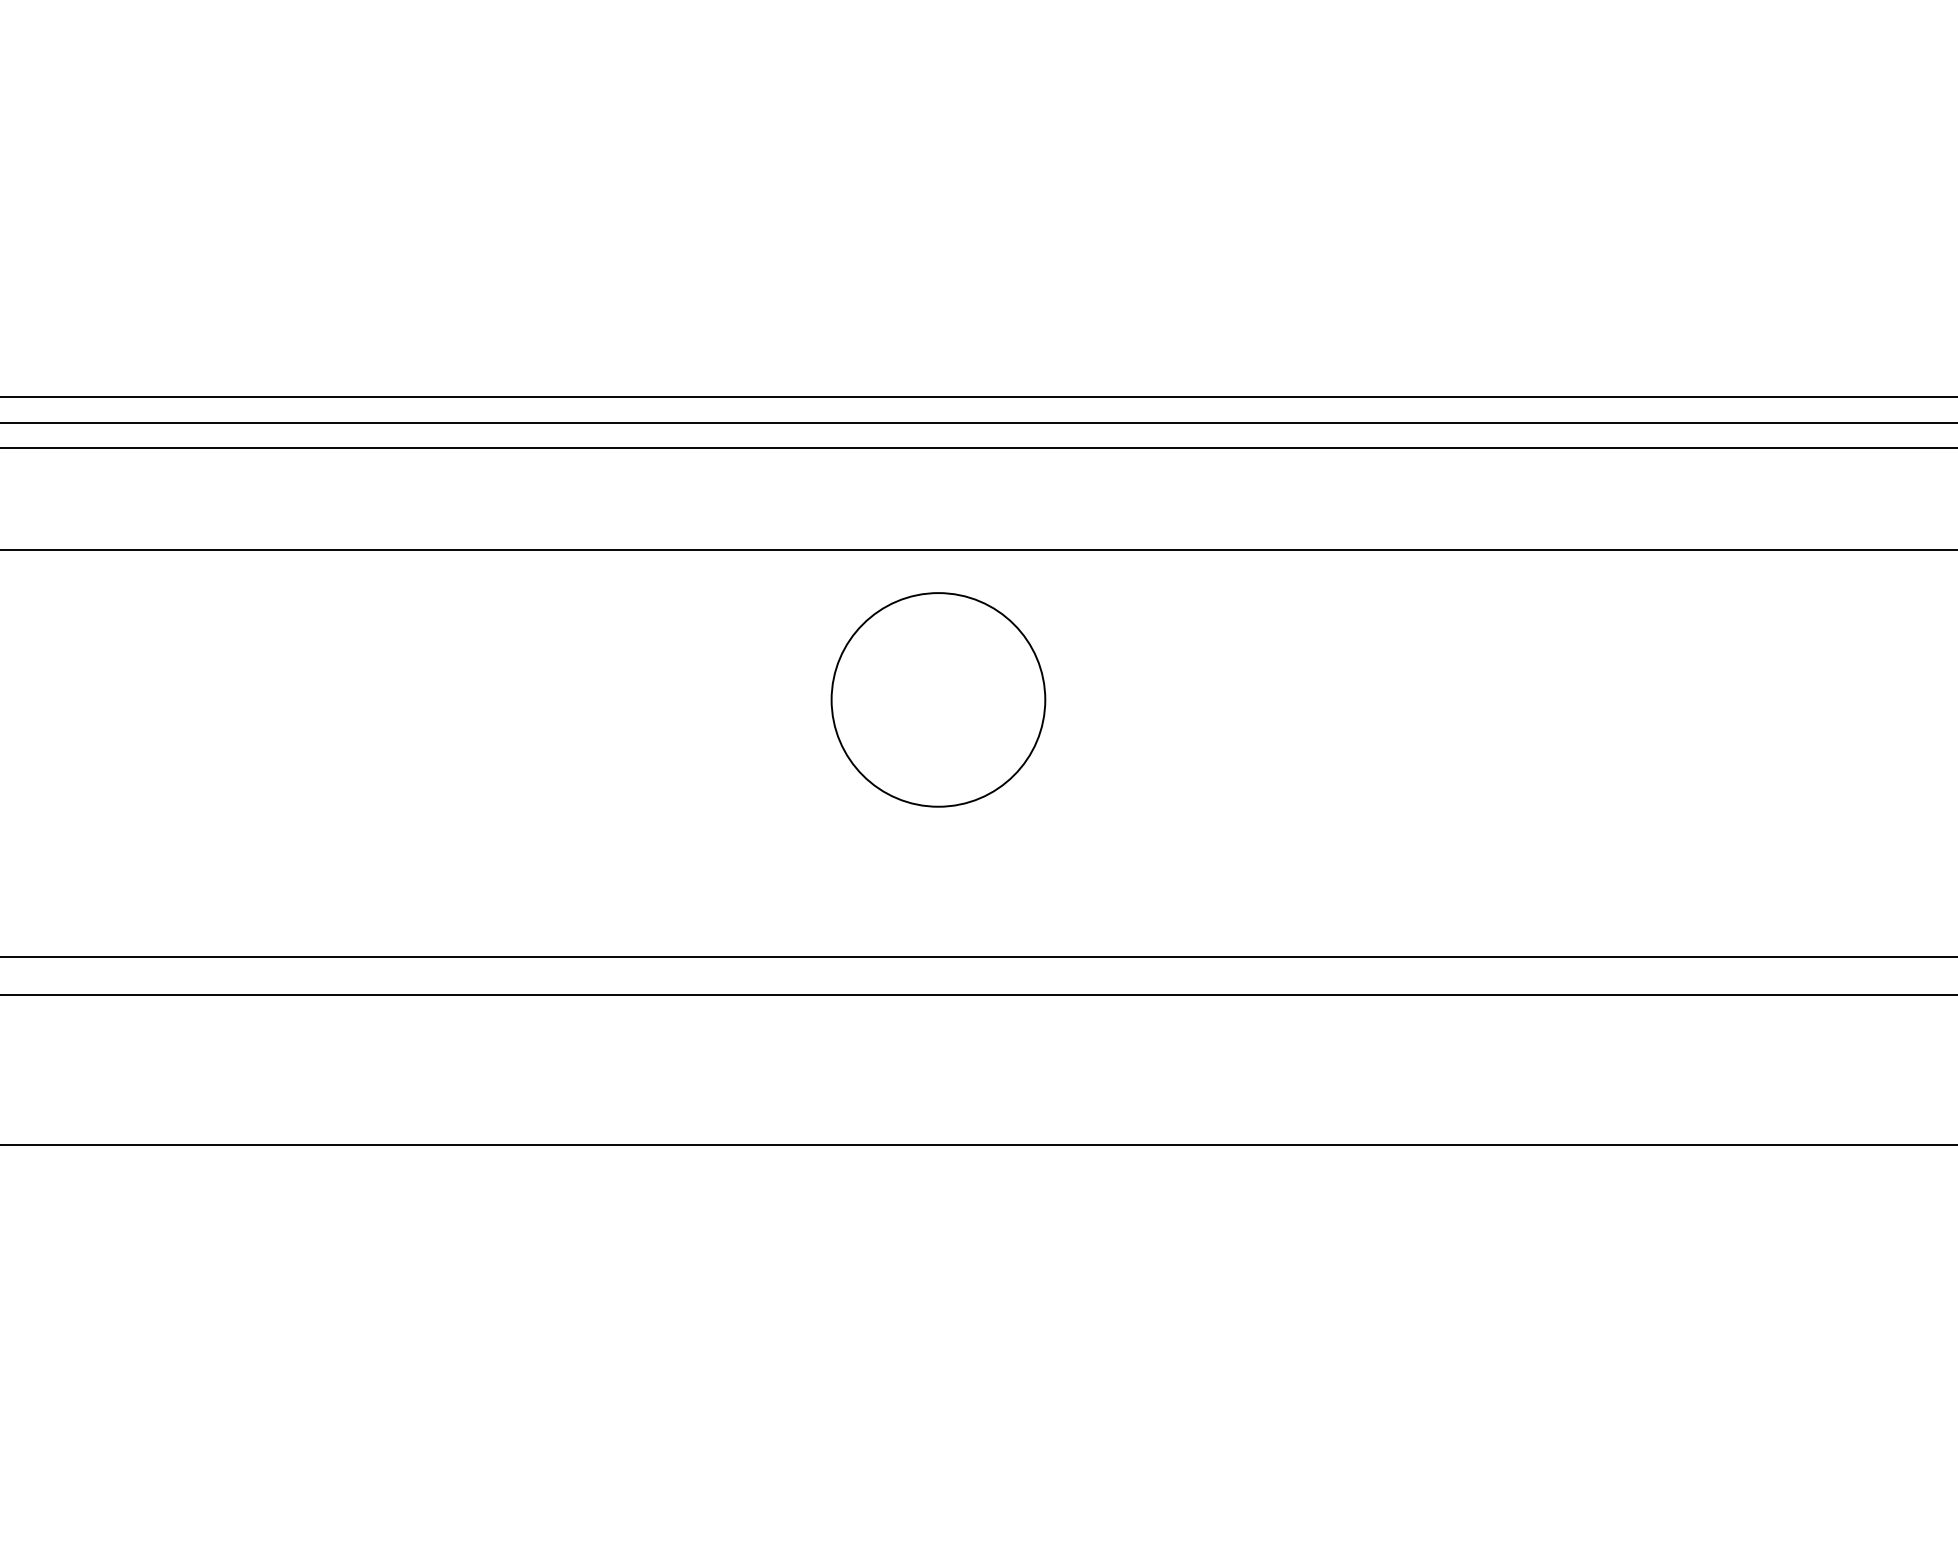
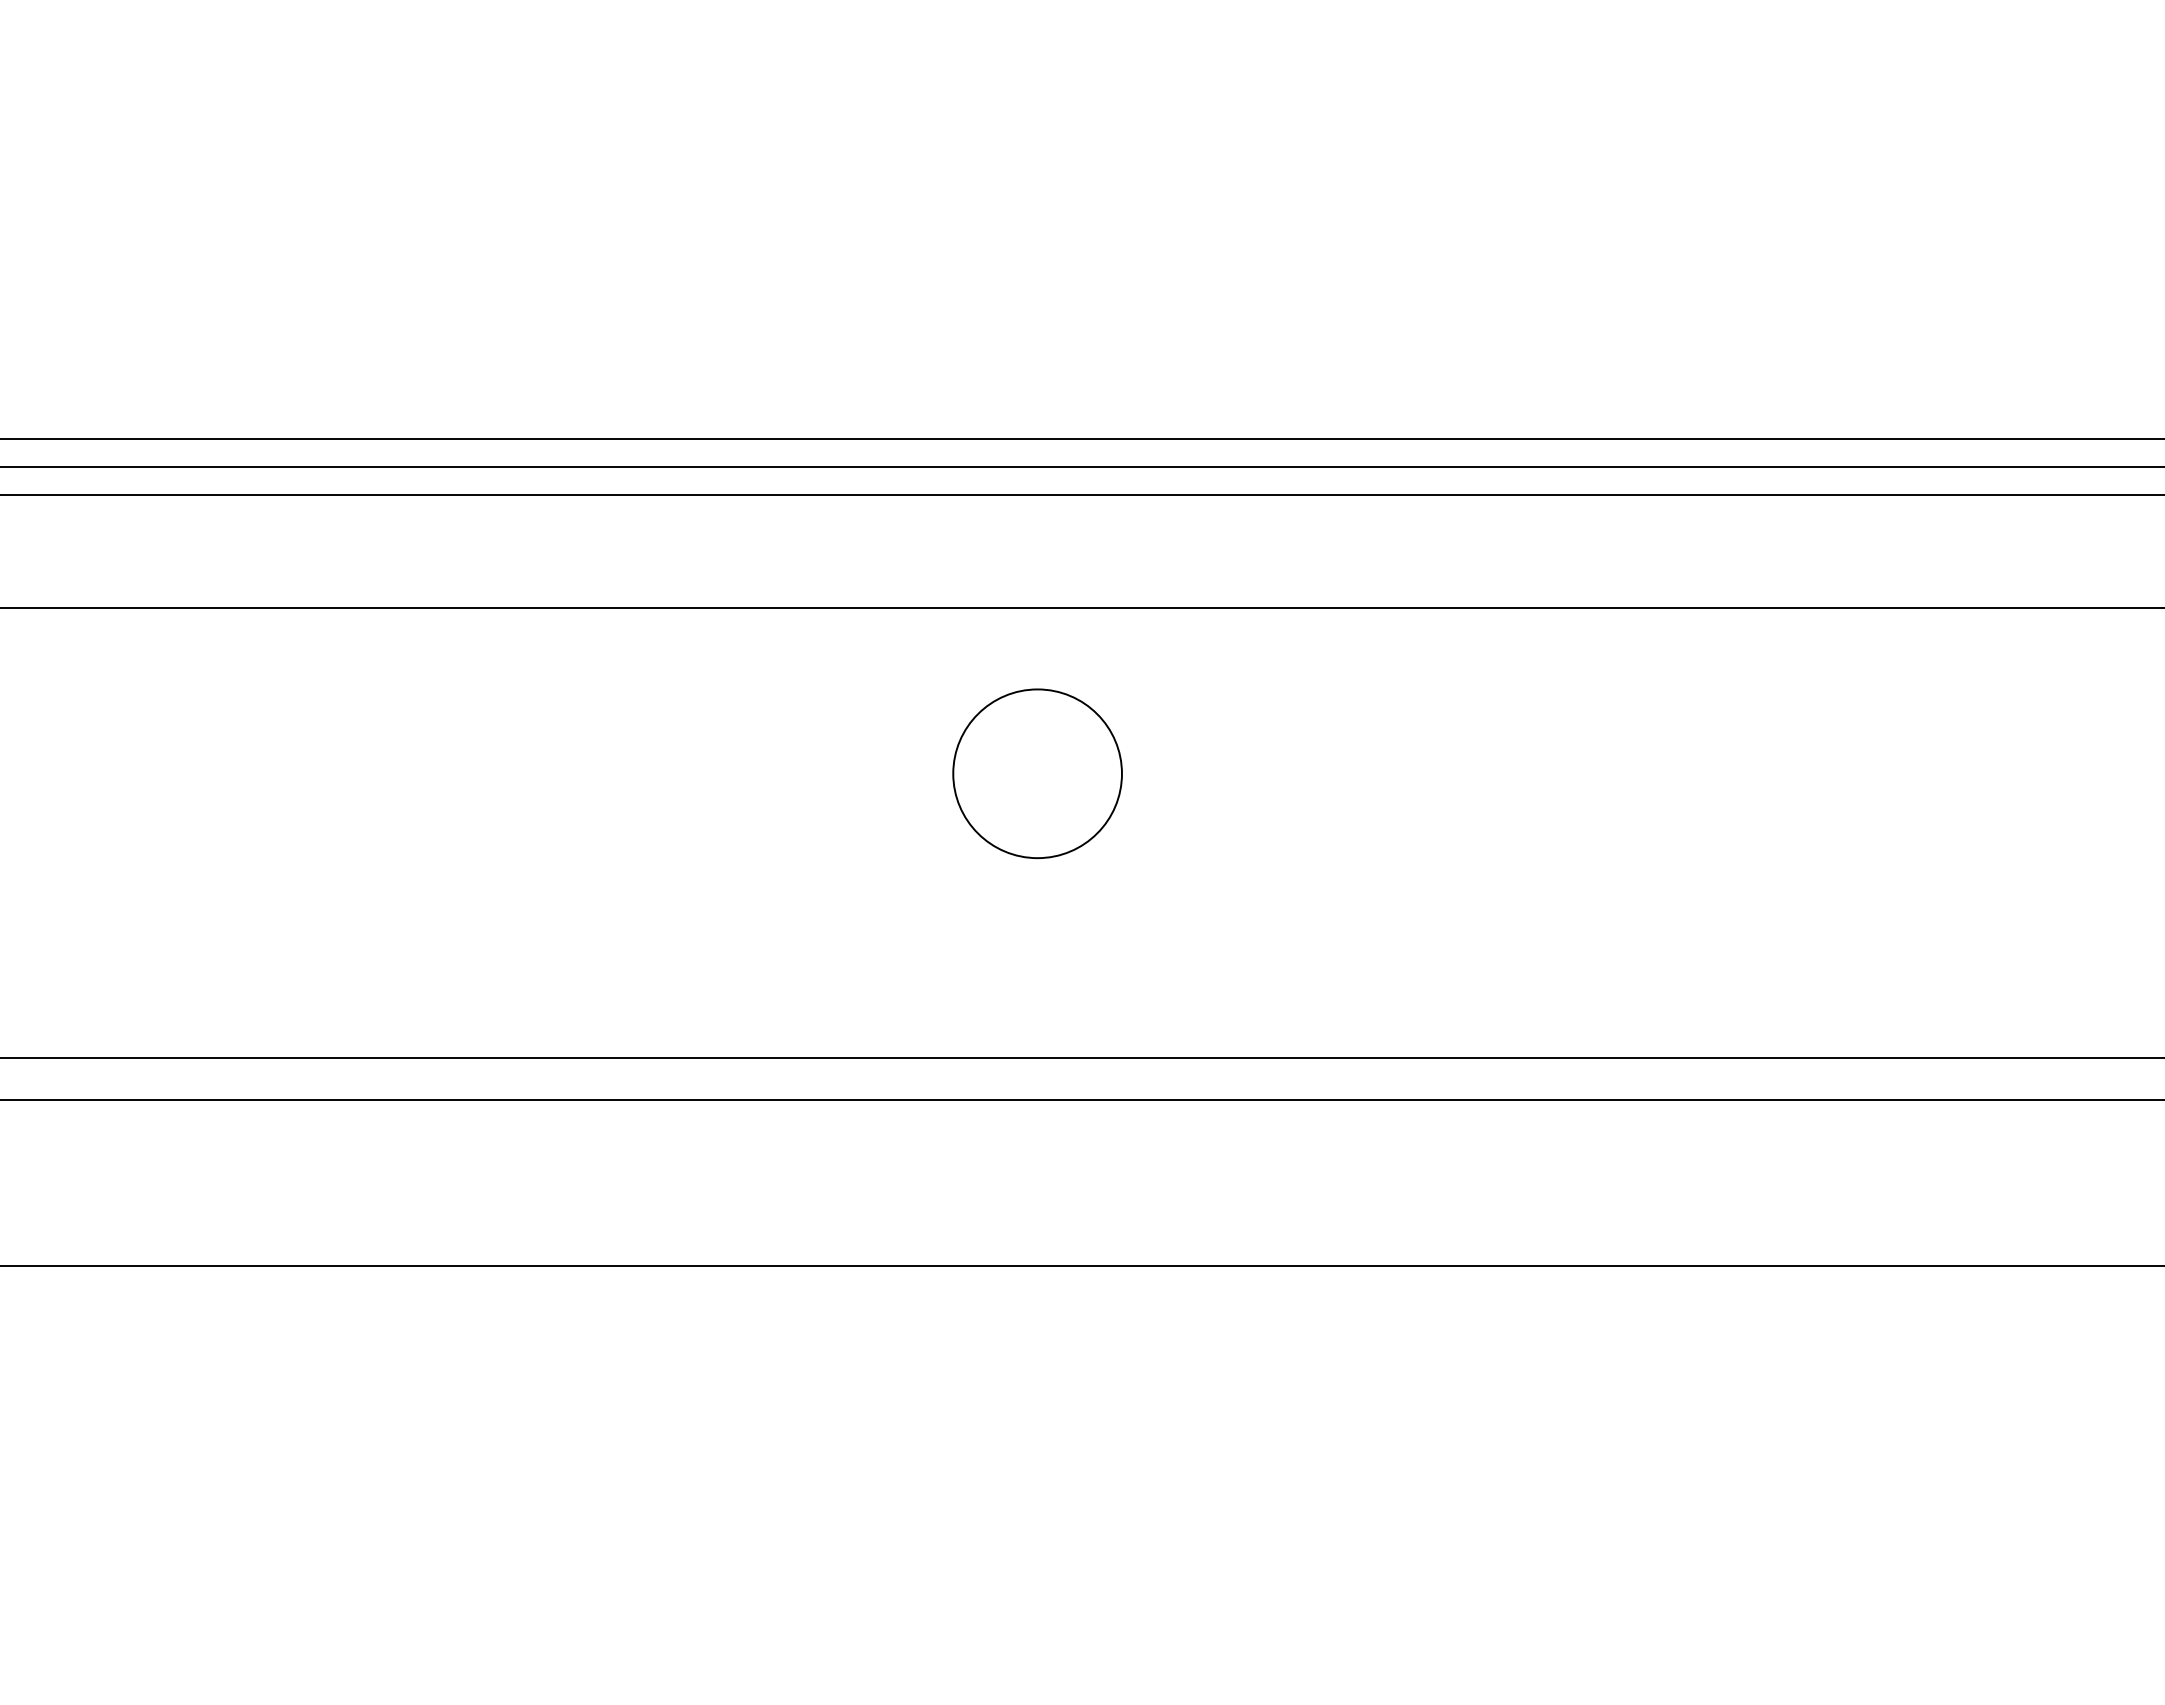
circle: (938, 699) -> (1037, 773), size x0.71

